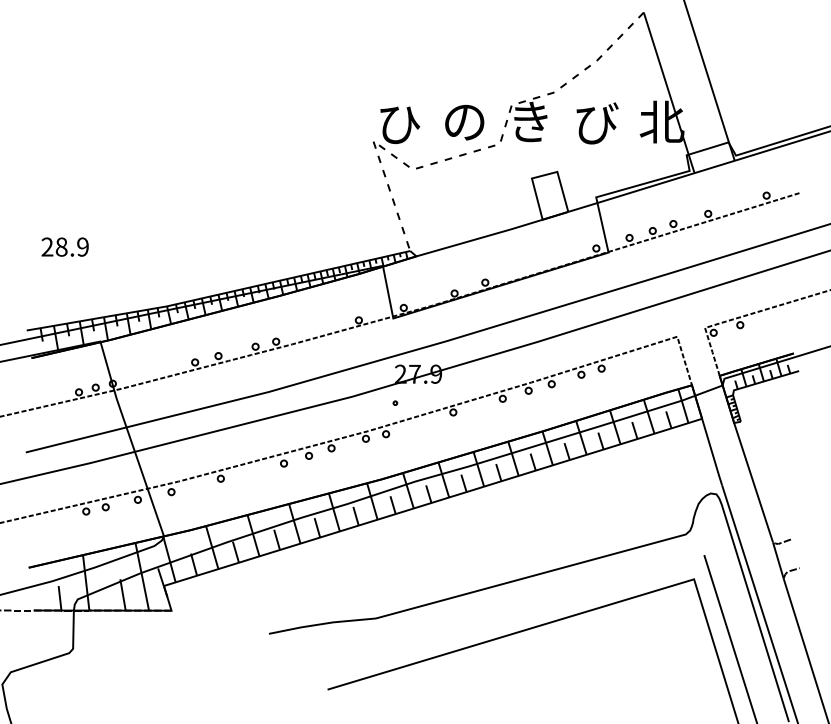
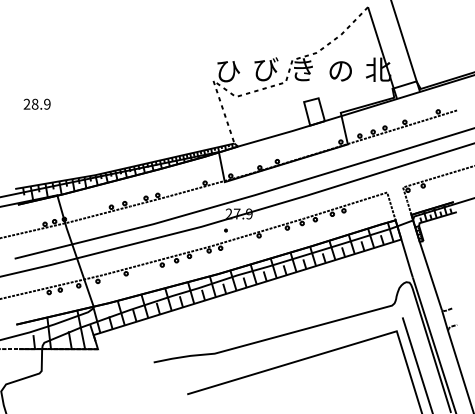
text: (466, 121) -> (266, 69), の -> び
text: (597, 123) -> (341, 70), び -> の
text: (64, 245) -> (36, 103), moved

